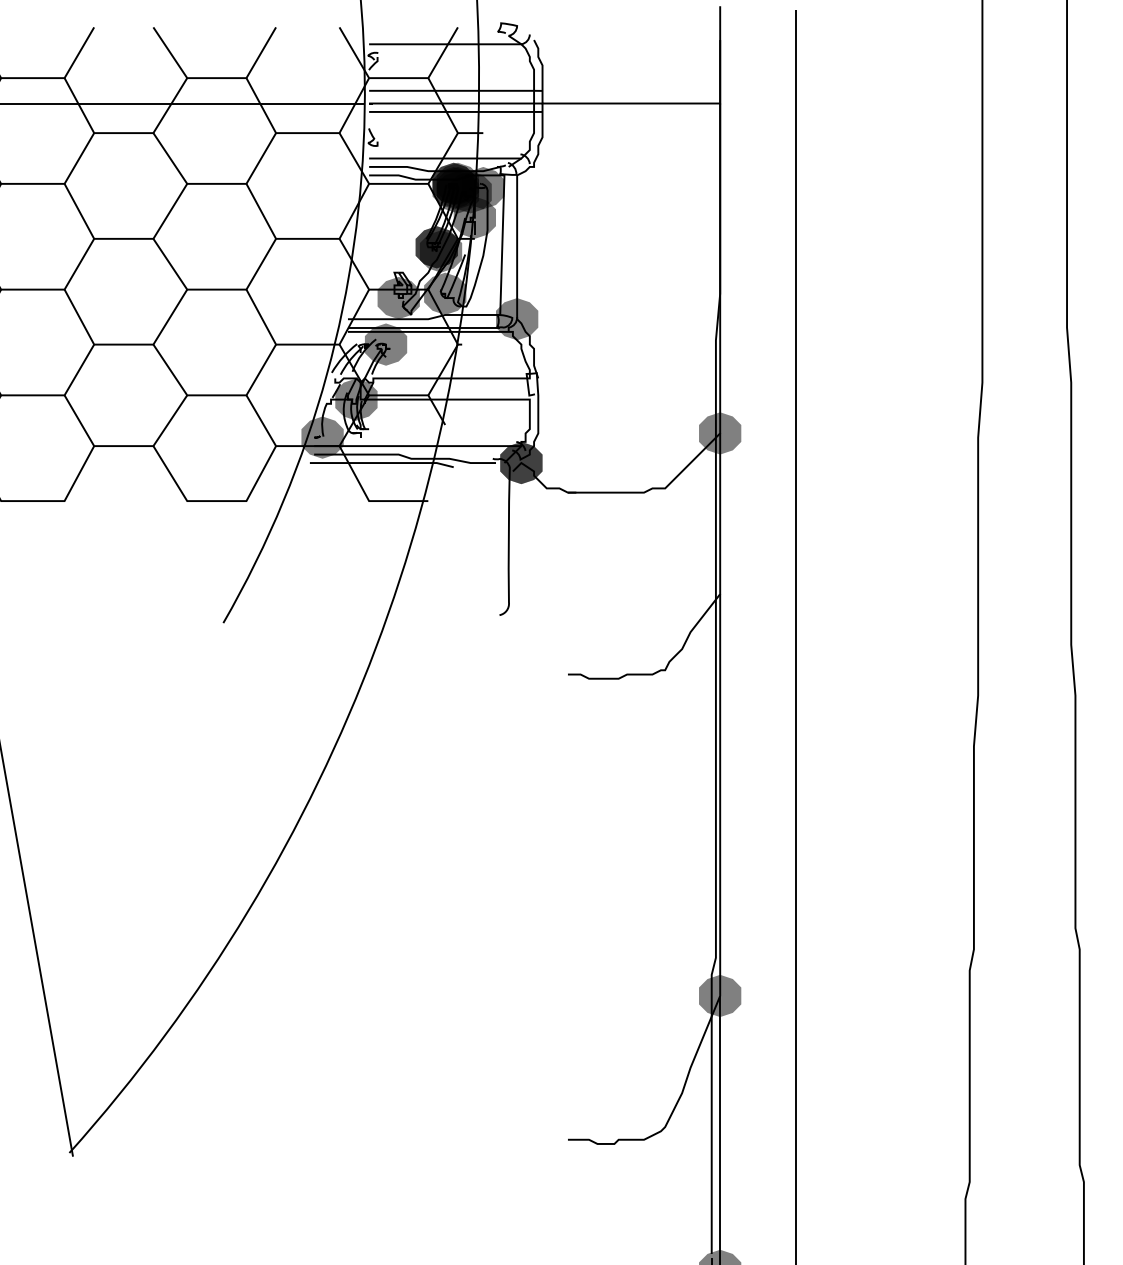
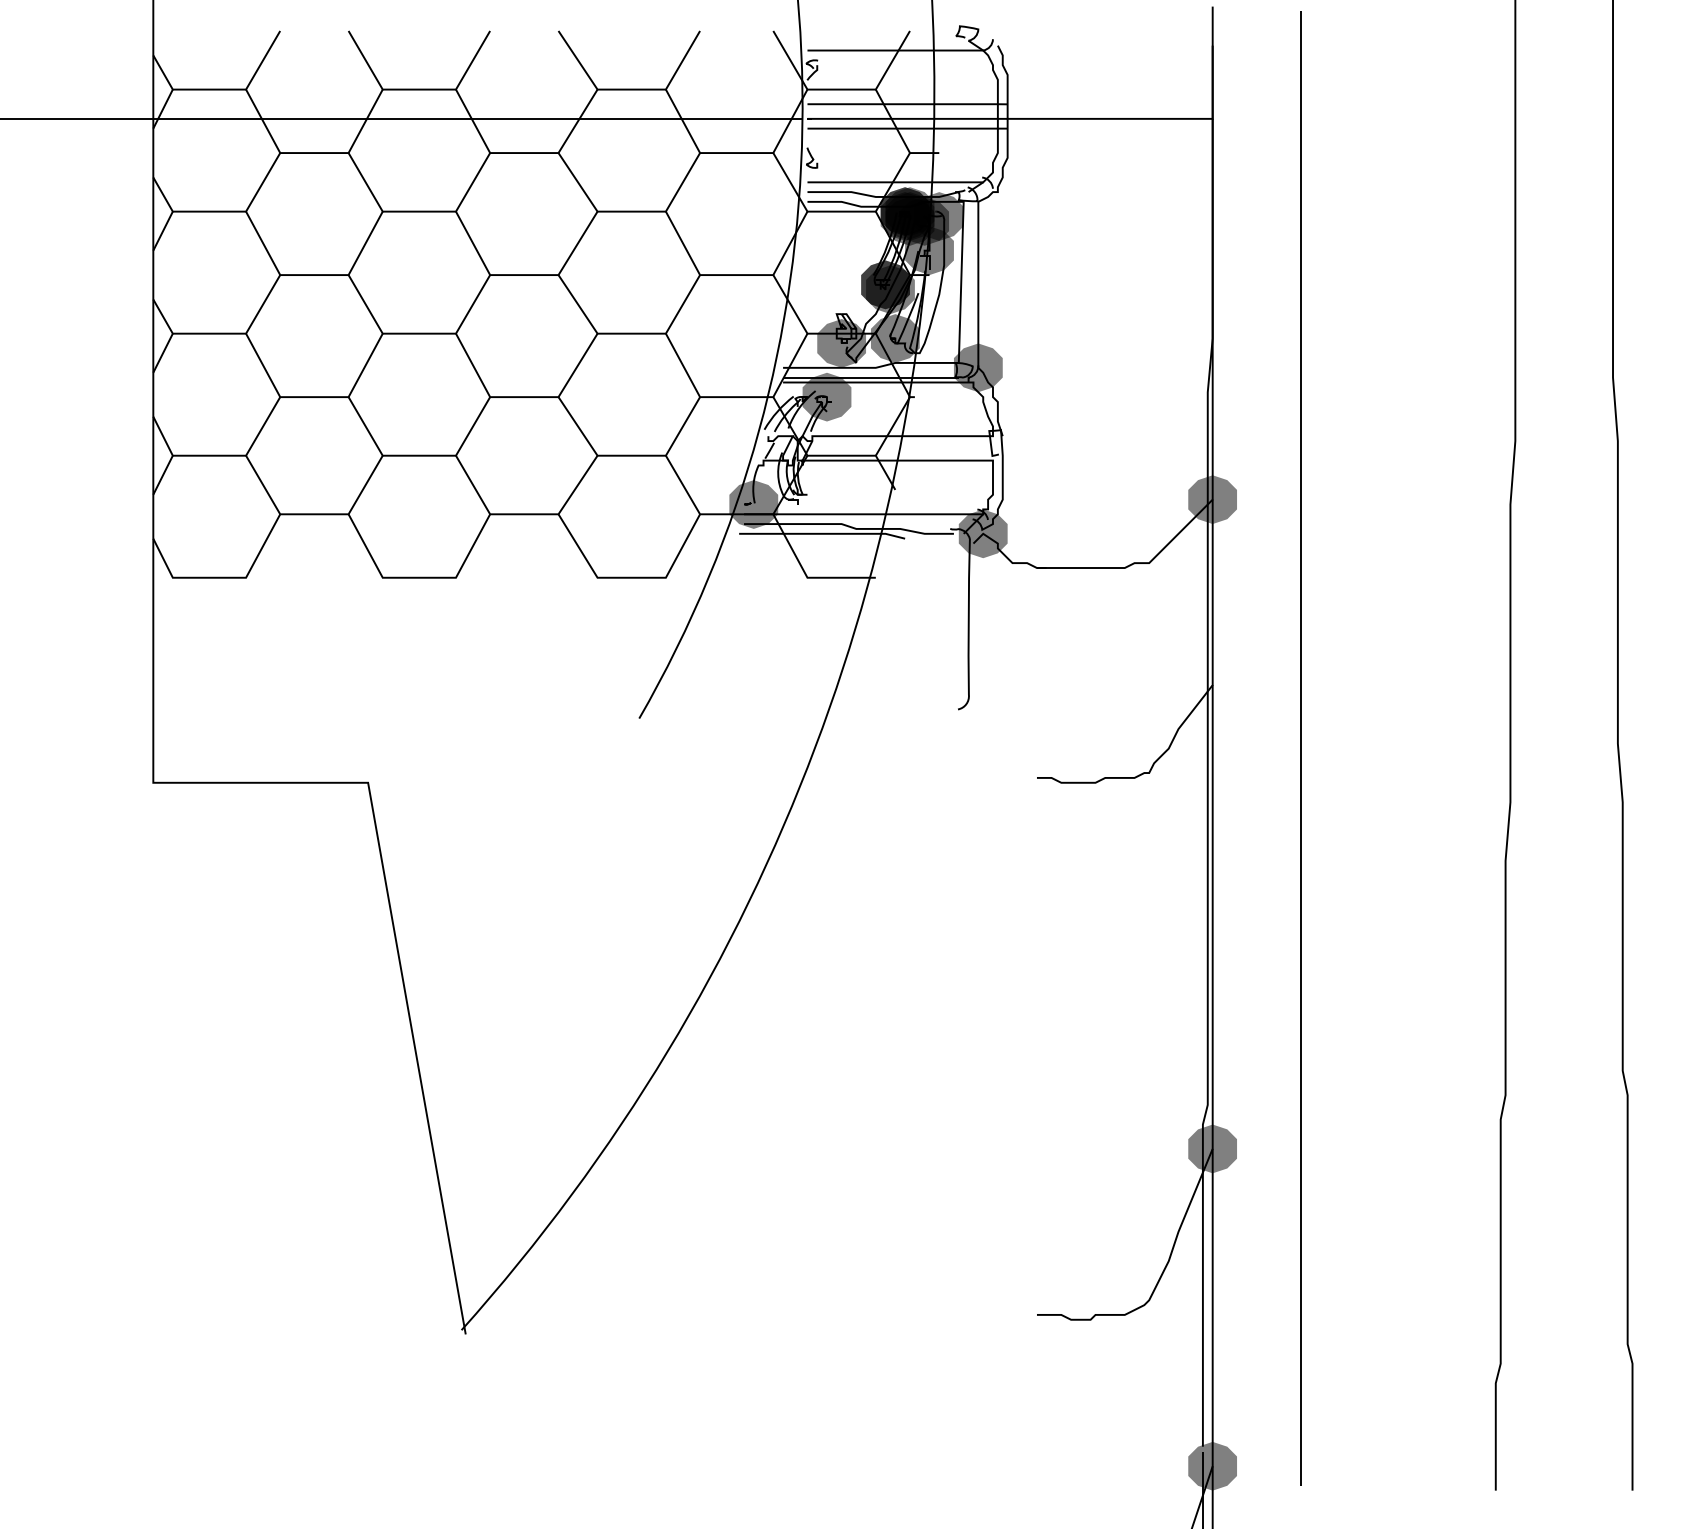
fill: (356, 399) -> (792, 460), removed
fill: (520, 462) -> (982, 533), removed

